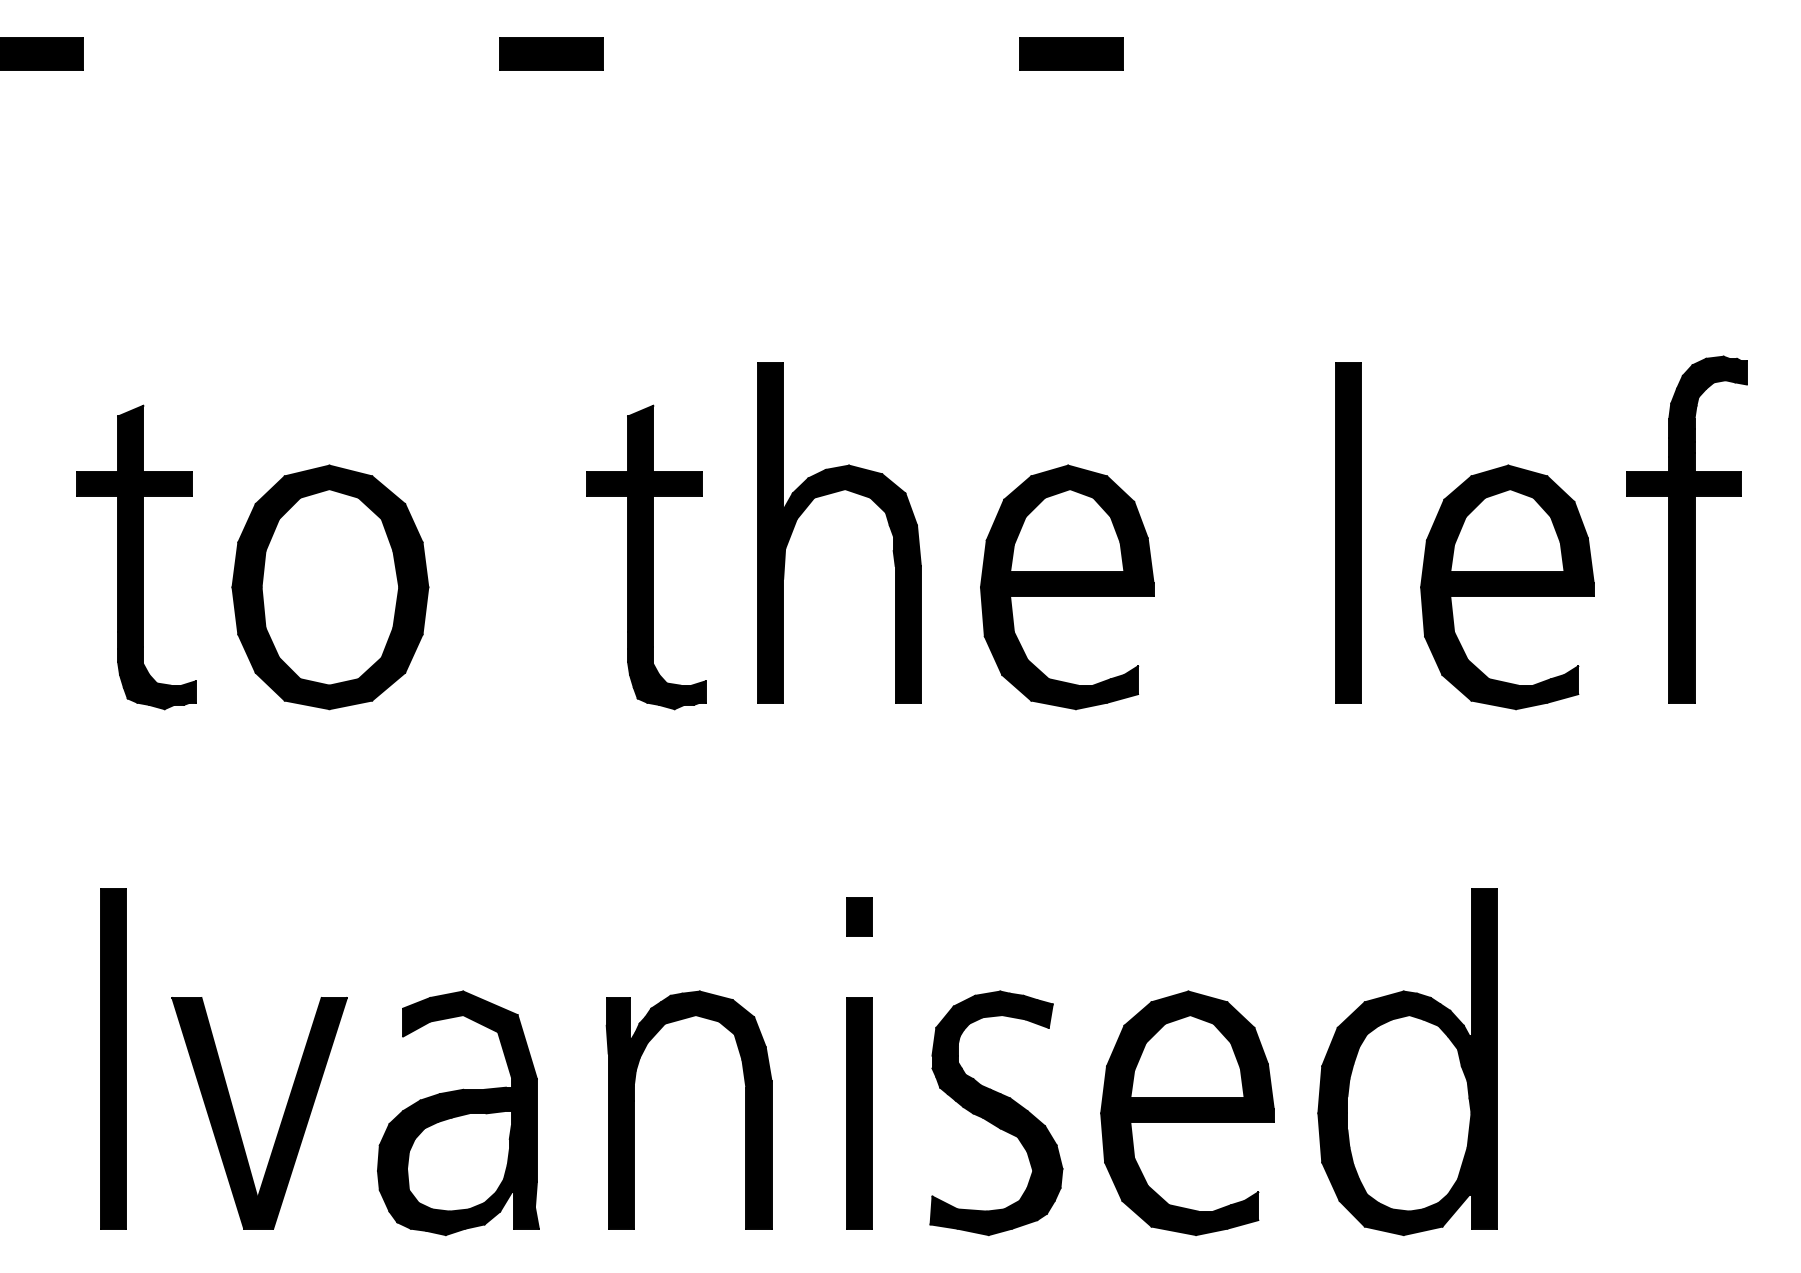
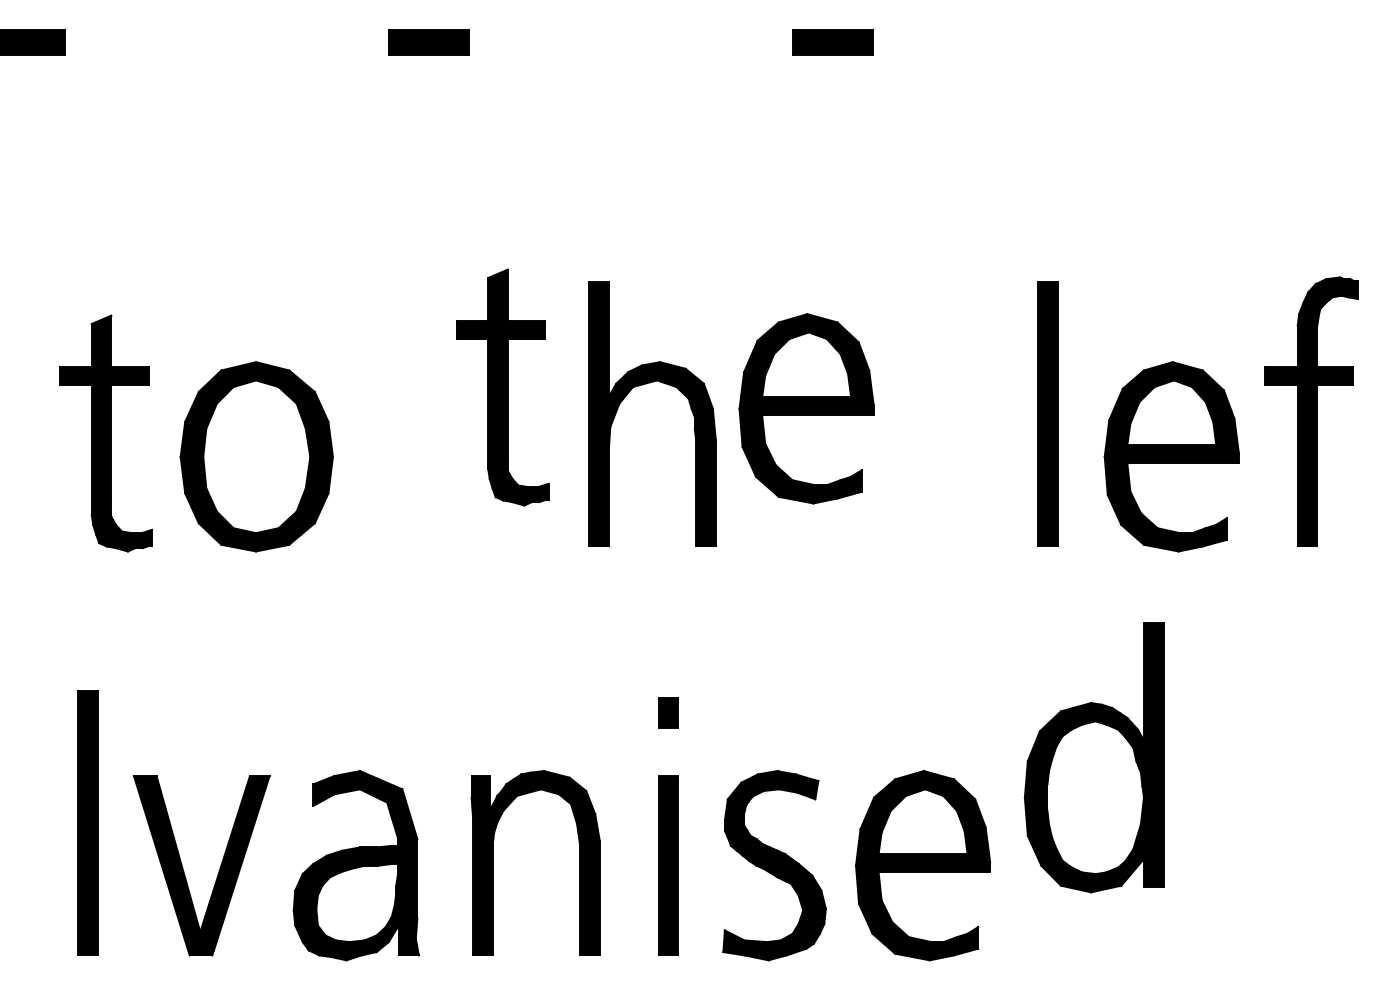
part: (646, 557) -> (502, 387), moved
part: (1067, 586) -> (806, 408), moved
part: (1406, 1061) -> (1093, 757), moved

